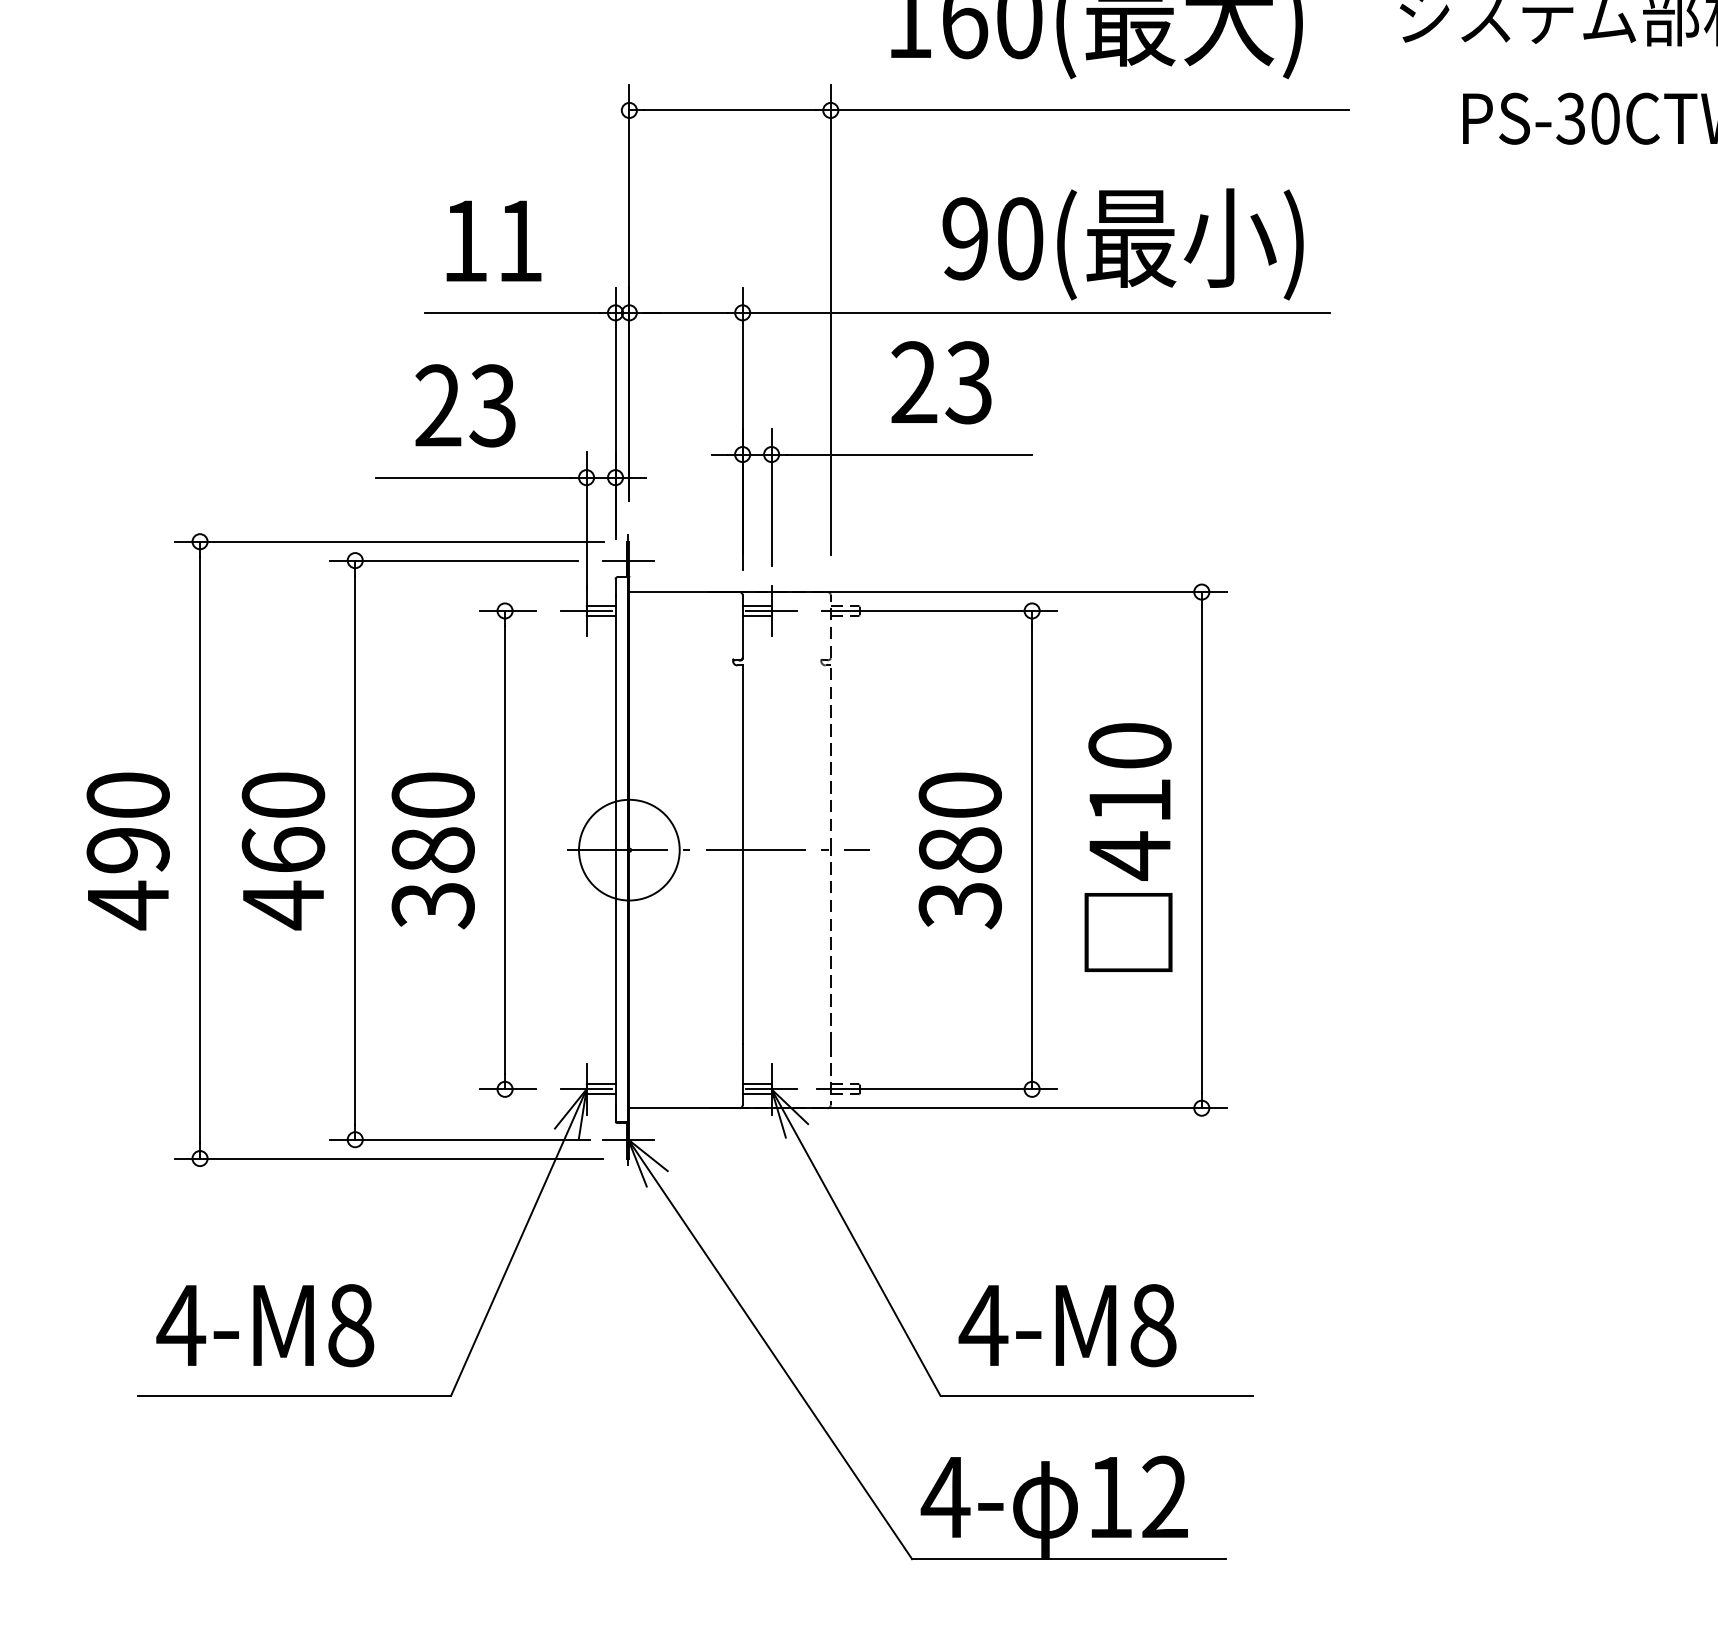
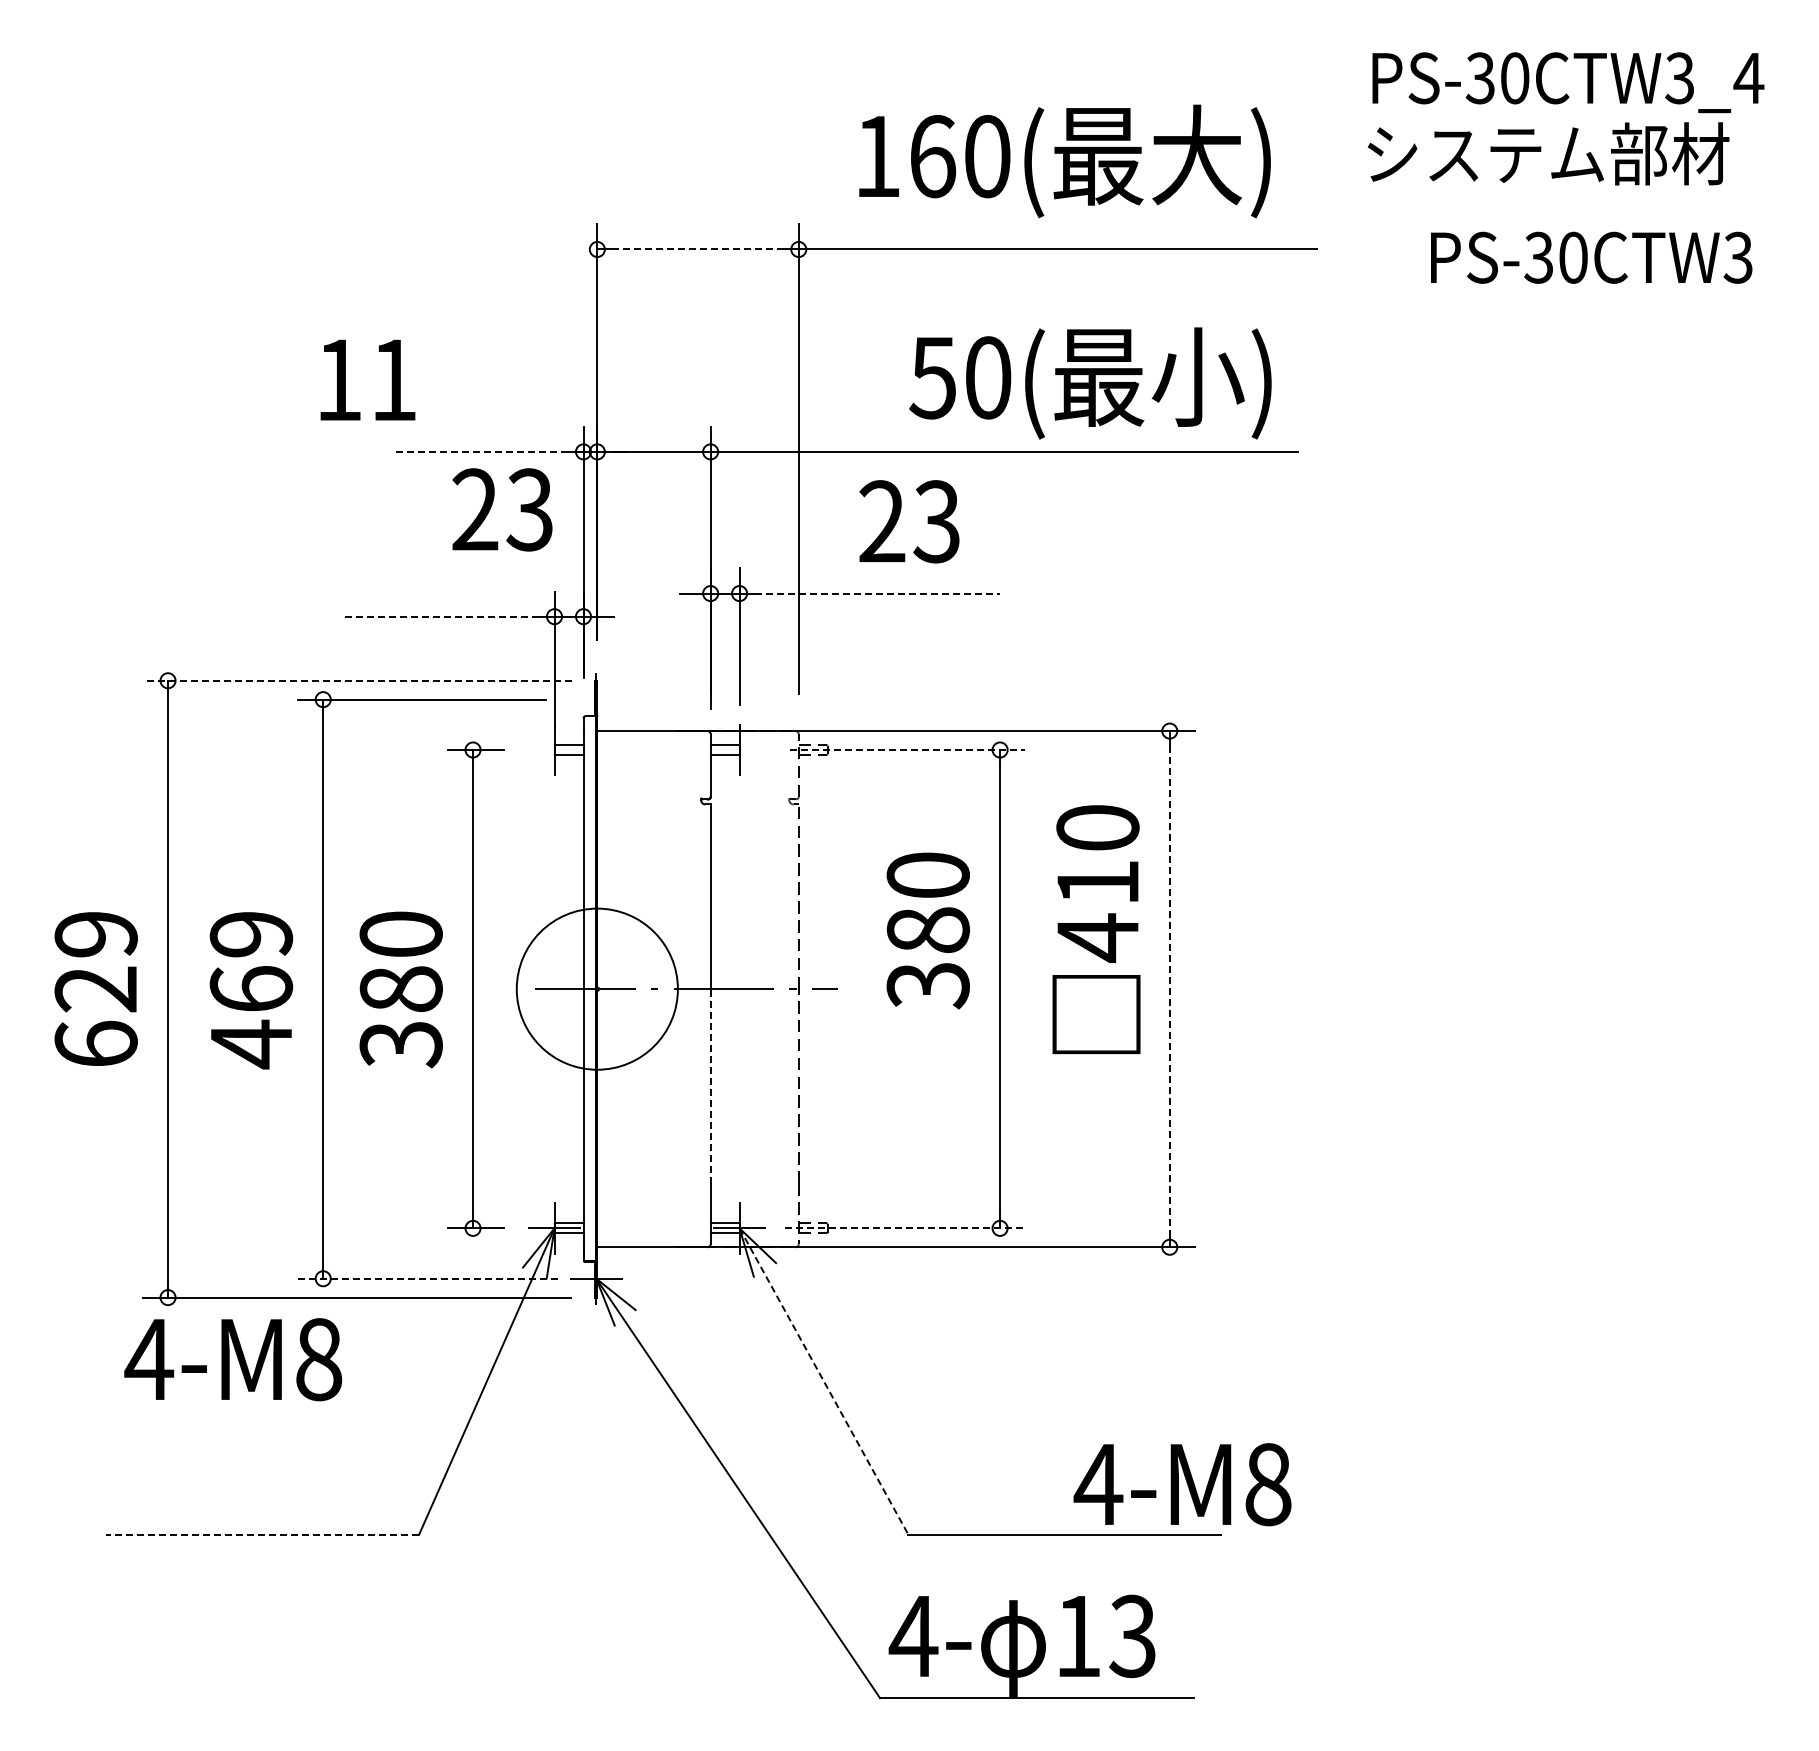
line: (730, 110) -> (698, 249), solid -> dashed
text: (964, 238) -> (932, 377), 90( -> 50(
text: (493, 240) -> (367, 379), moved
line: (512, 312) -> (480, 451), solid -> dashed
text: (465, 405) -> (502, 509), moved
line: (909, 454) -> (877, 593), solid -> dashed
line: (473, 477) -> (441, 616), solid -> dashed
line: (389, 541) -> (357, 680), solid -> dashed
line: (628, 560) -> (596, 699), removed
line: (586, 611) -> (554, 750), removed
line: (771, 611) -> (739, 750), removed
line: (939, 611) -> (907, 750), solid -> dashed
text: (283, 795) -> (251, 934), 460 -> 469
text: (1128, 847) -> (1096, 929), moved
circle: (628, 849) -> (596, 988), size x1.6
text: (959, 850) -> (927, 930), moved
line: (1201, 850) -> (1169, 989), solid -> dashed
text: (127, 851) -> (95, 990), 490 -> 629
line: (742, 946) -> (710, 1085), solid -> dashed
line: (937, 1089) -> (905, 1228), solid -> dashed
line: (459, 1139) -> (427, 1278), solid -> dashed
line: (856, 1242) -> (824, 1381), solid -> dashed
text: (265, 1325) -> (233, 1359), moved
text: (1067, 1325) -> (1182, 1484), moved
line: (294, 1395) -> (262, 1534), solid -> dashed
text: (1164, 1497) -> (1132, 1636), 12 -> 13

